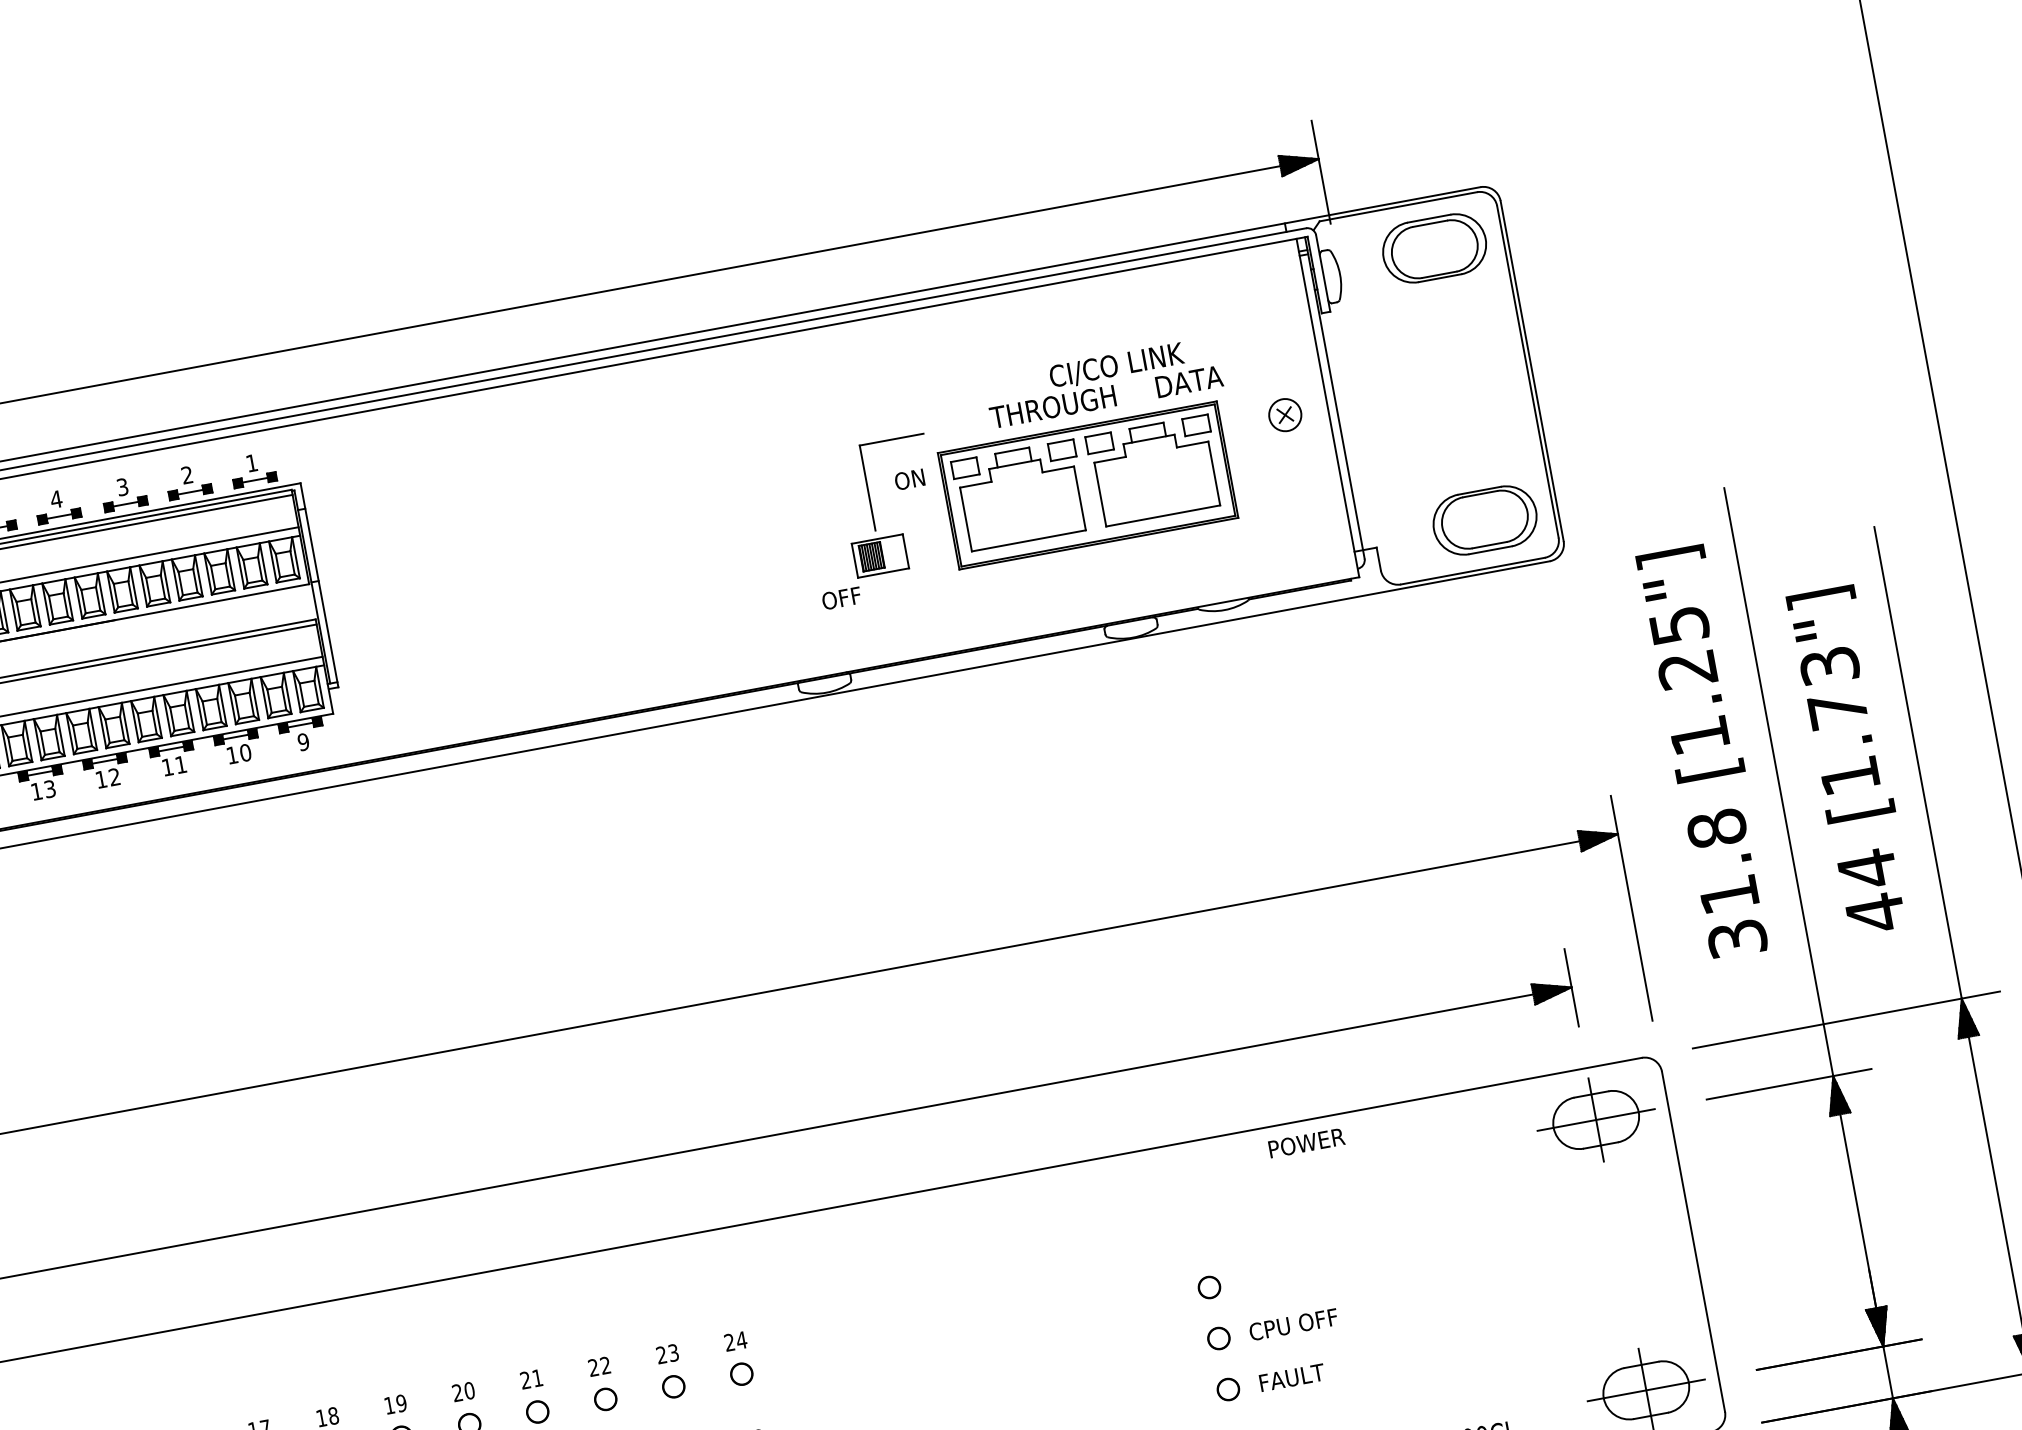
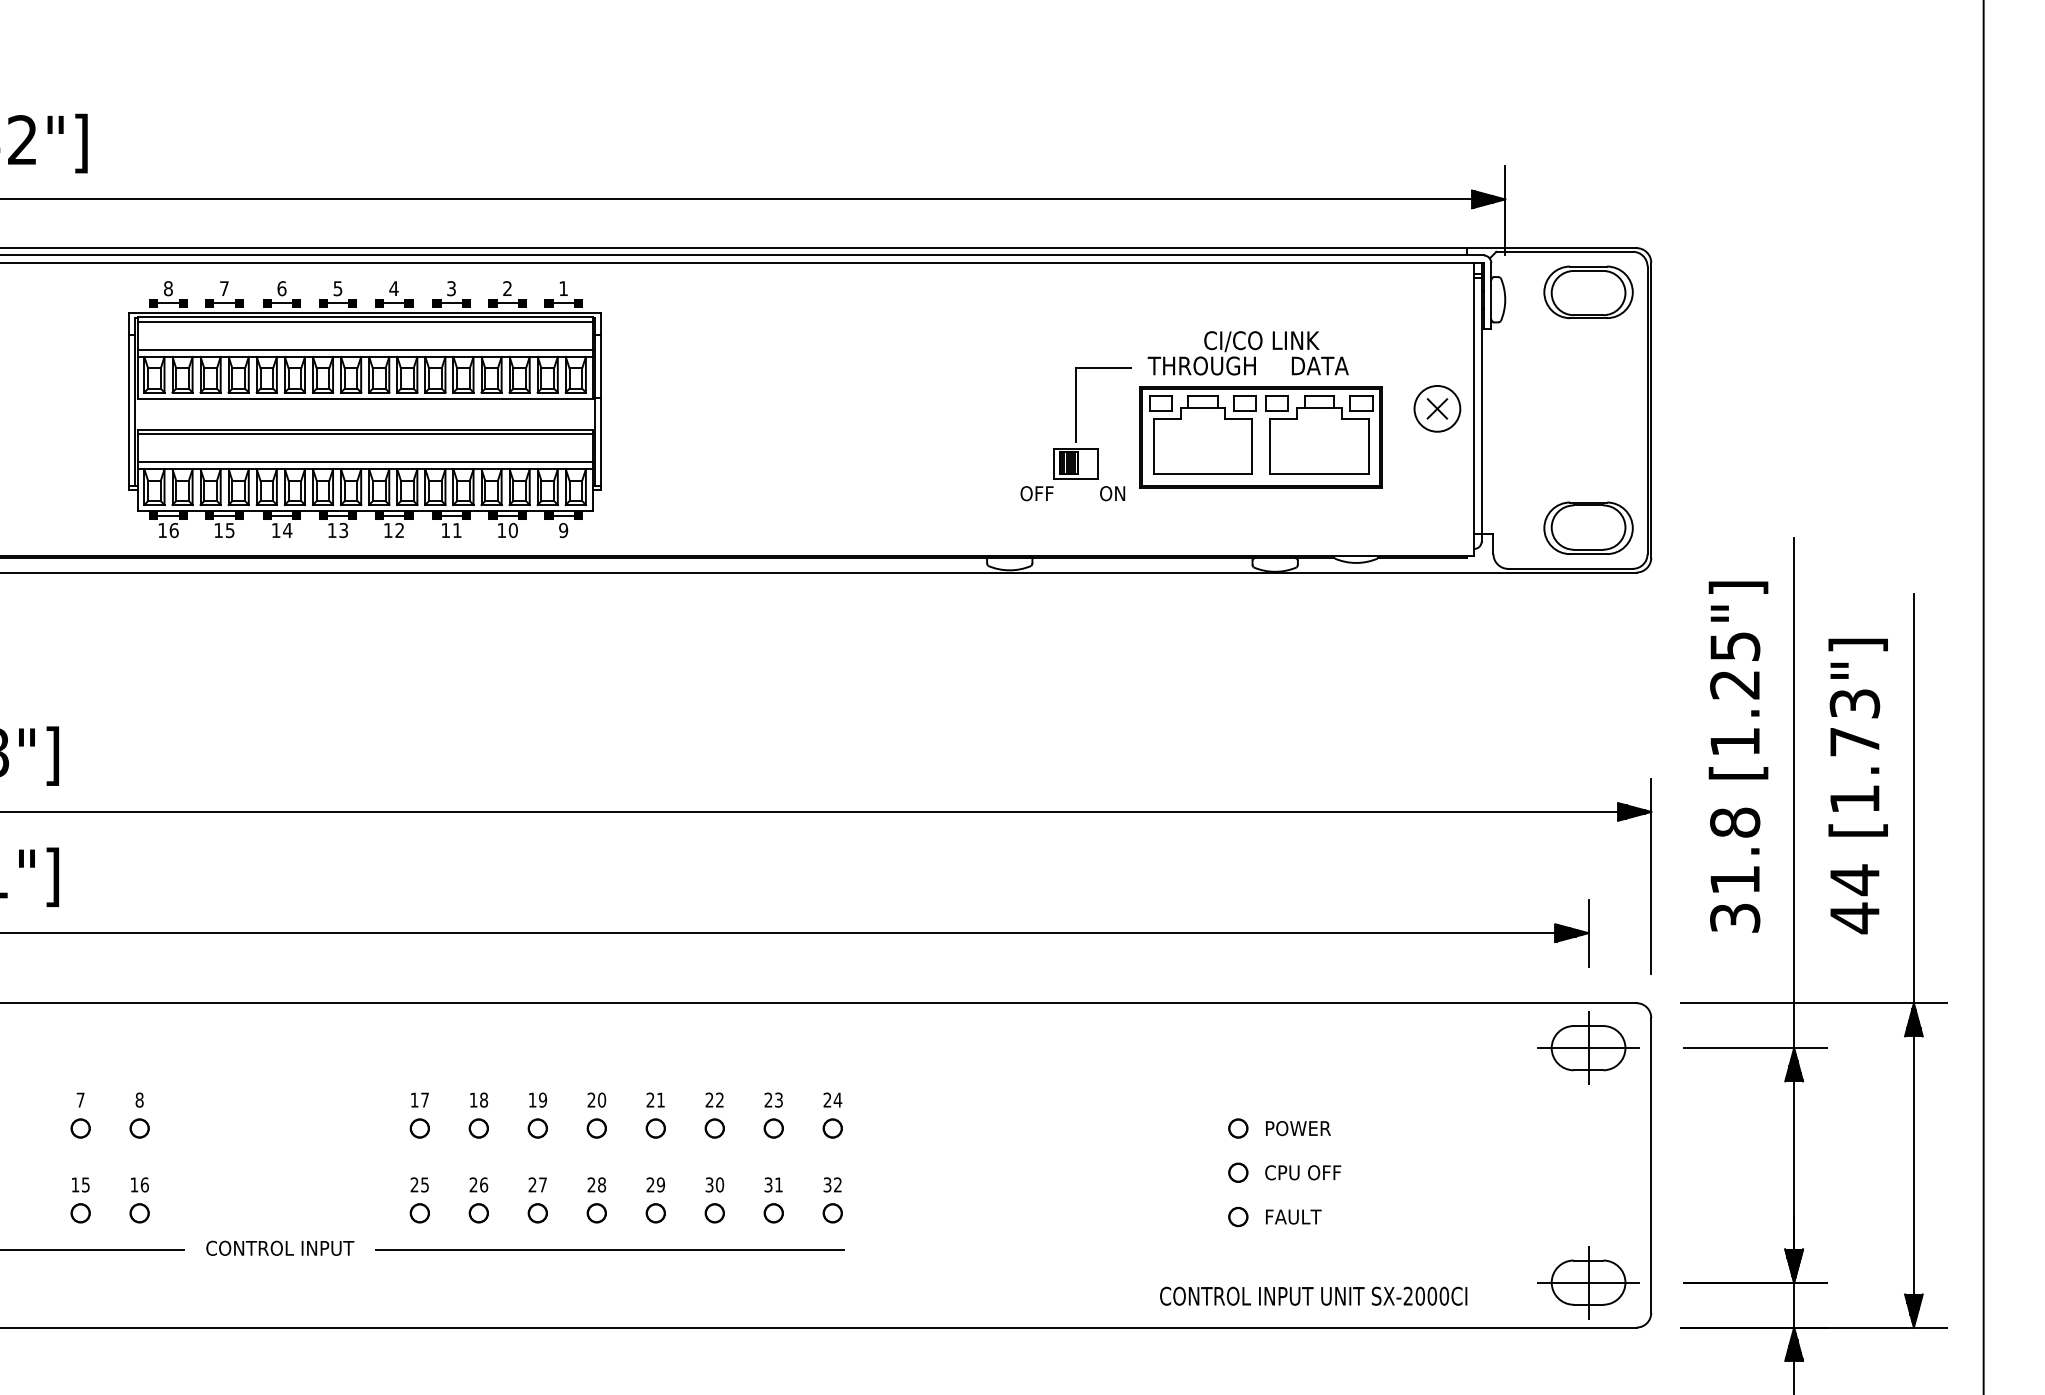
text: (1102, 382) -> (1247, 353), moved
part: (1285, 414) -> (1437, 408), size x1.67
text: (909, 479) -> (1112, 493), moved
text: (1306, 1142) -> (1298, 1128), moved

